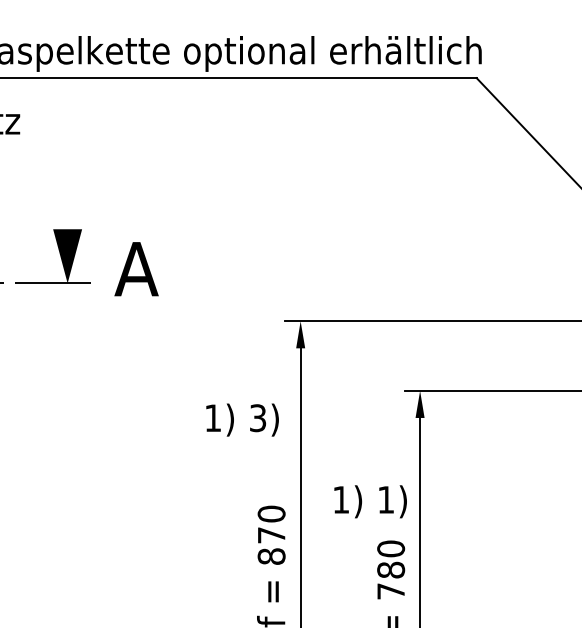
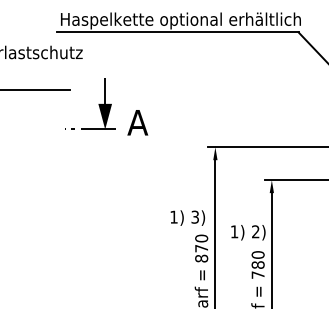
line: (68, 200) -> (105, 90), added
text: (241, 418) -> (187, 217), moved
text: (385, 499) -> (255, 231), 1) -> 2)

